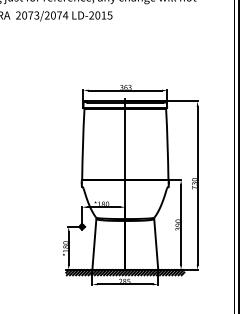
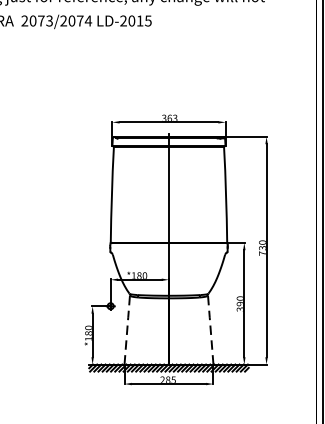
line: (94, 243) -> (127, 328), solid -> dashed
line: (156, 243) -> (211, 328), solid -> dashed

